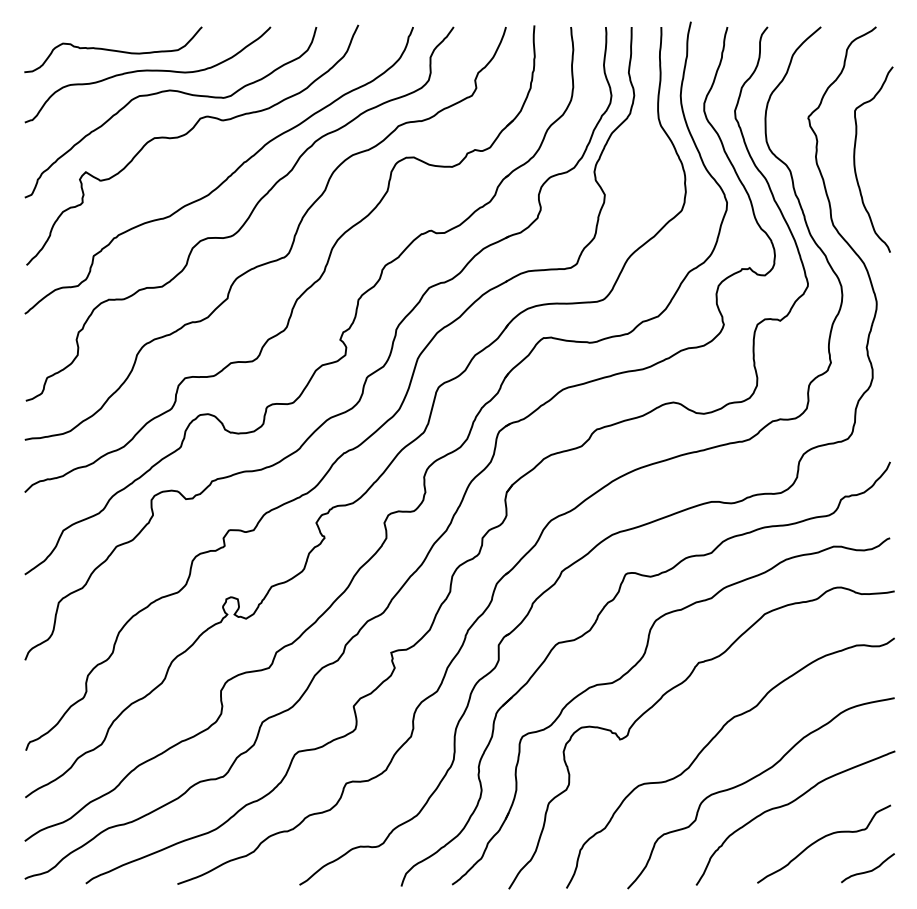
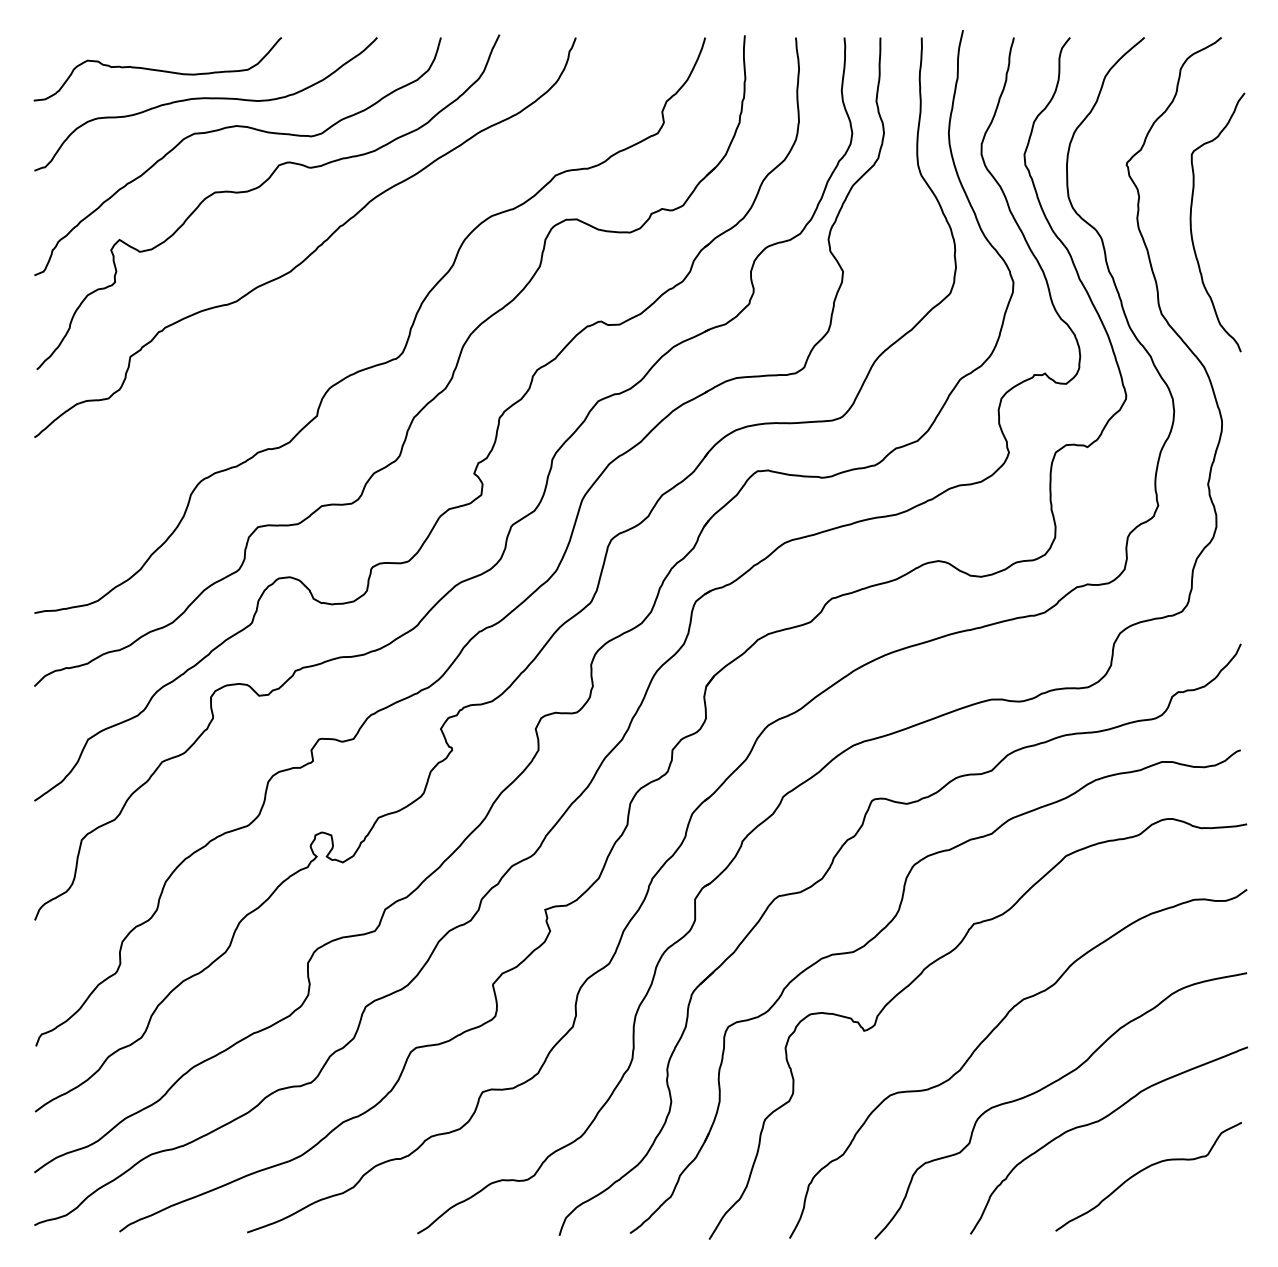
curve: (247, 217) -> (344, 303), removed
curve: (868, 870) -> (1210, 1213), removed

